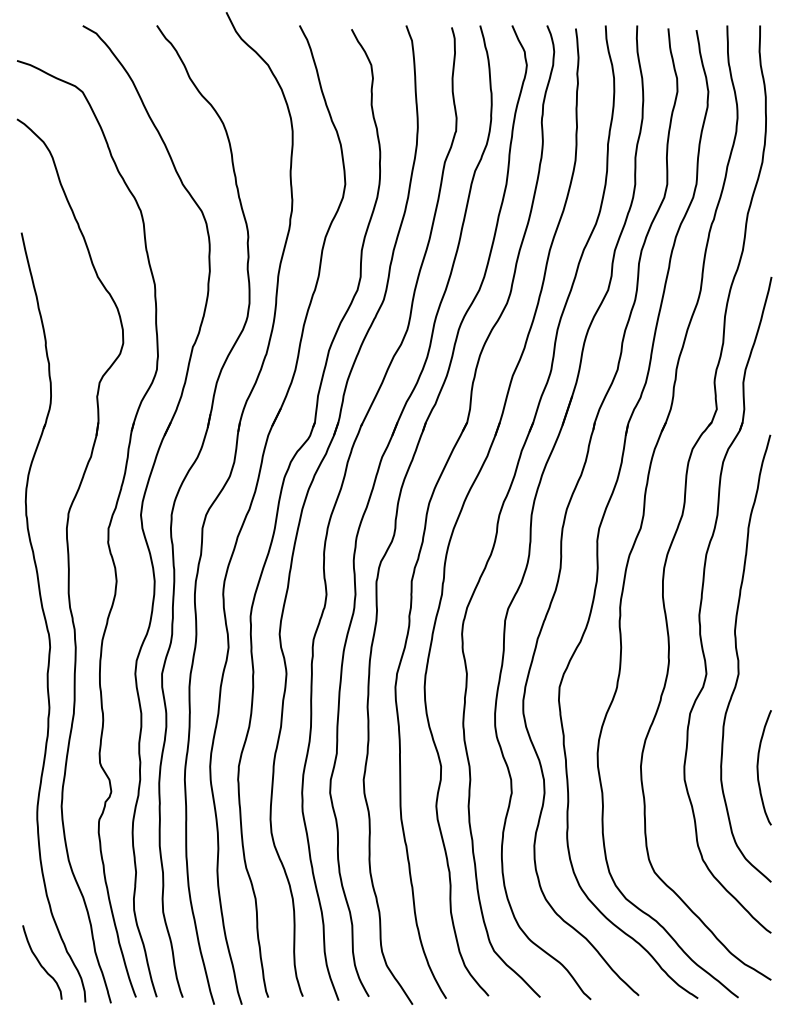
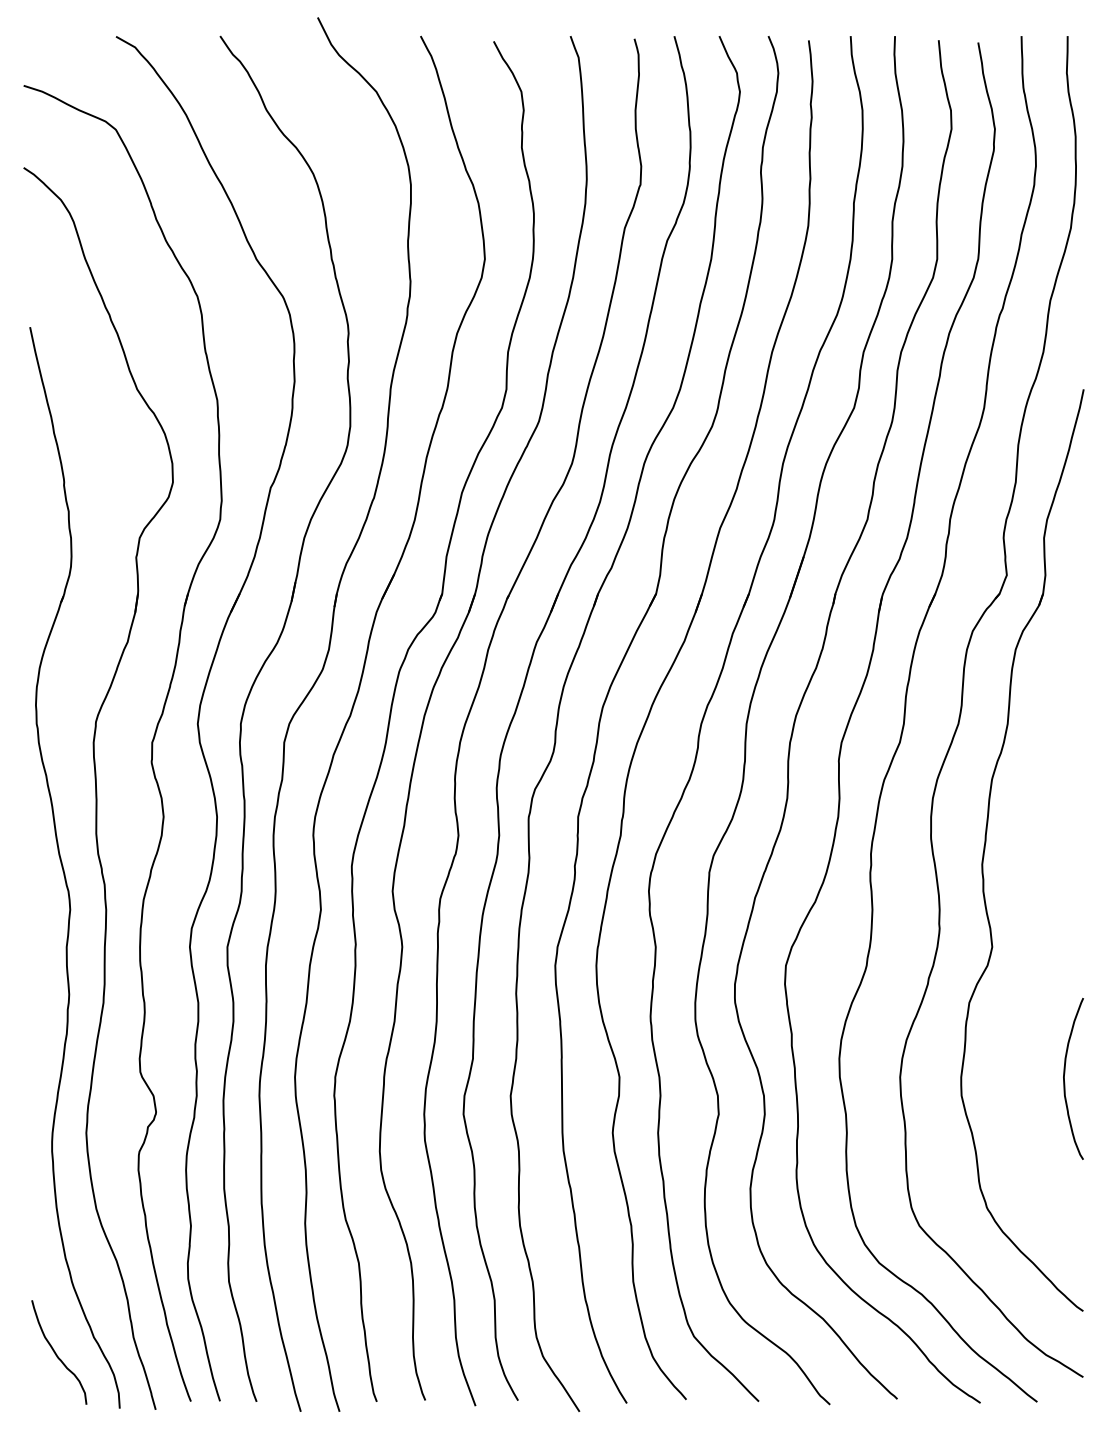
curve: (738, 658) -> (1037, 925), removed

